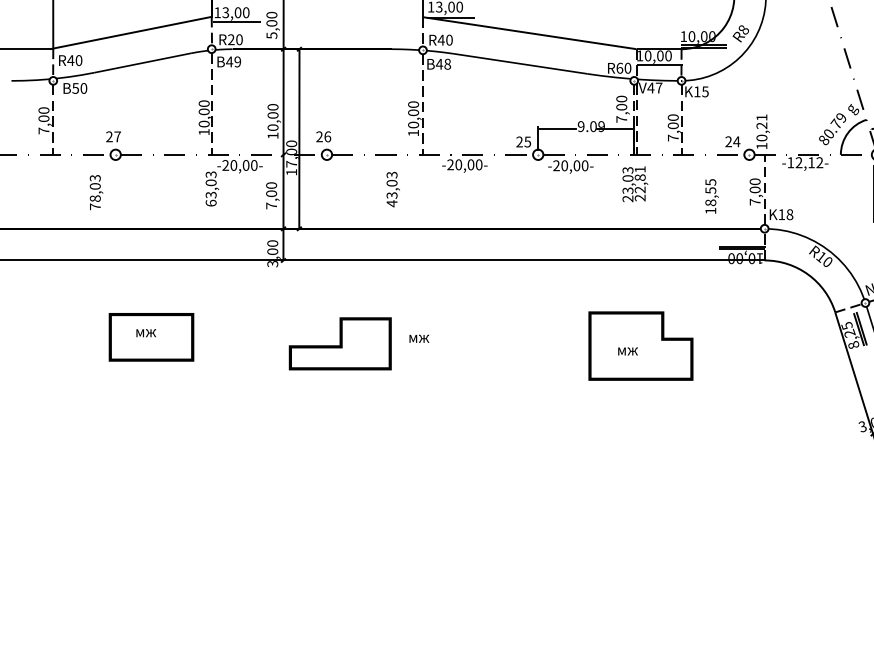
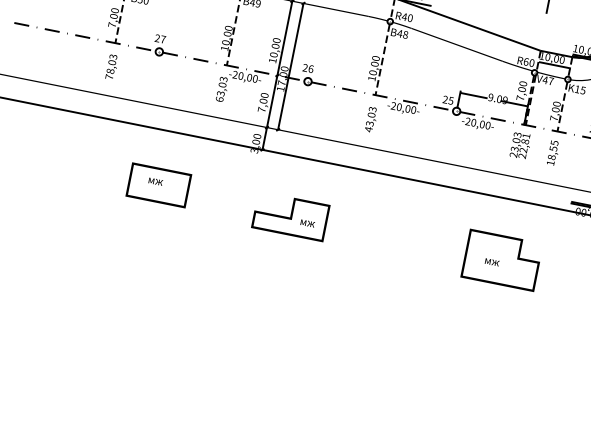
text: (392, 189) -> (371, 119), moved
text: (96, 192) -> (112, 67), moved
text: (711, 196) -> (553, 153), moved
text: (419, 338) -> (307, 223), moved

